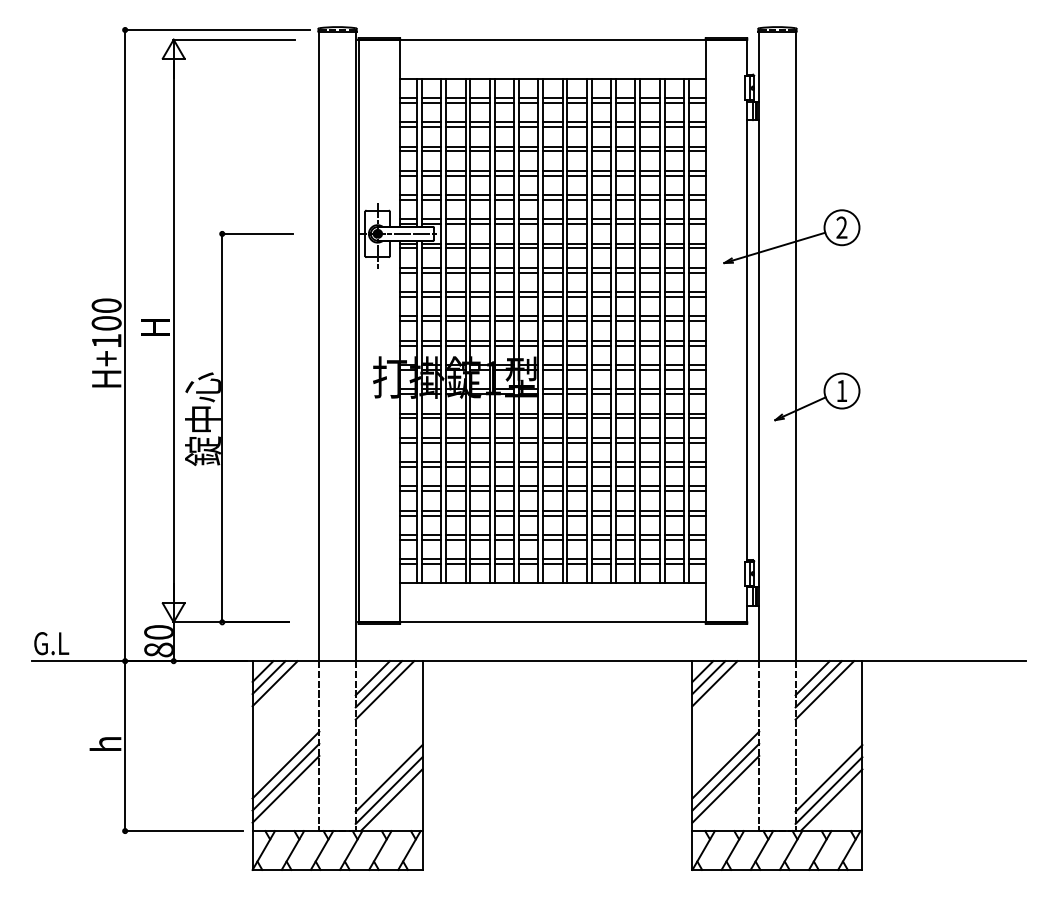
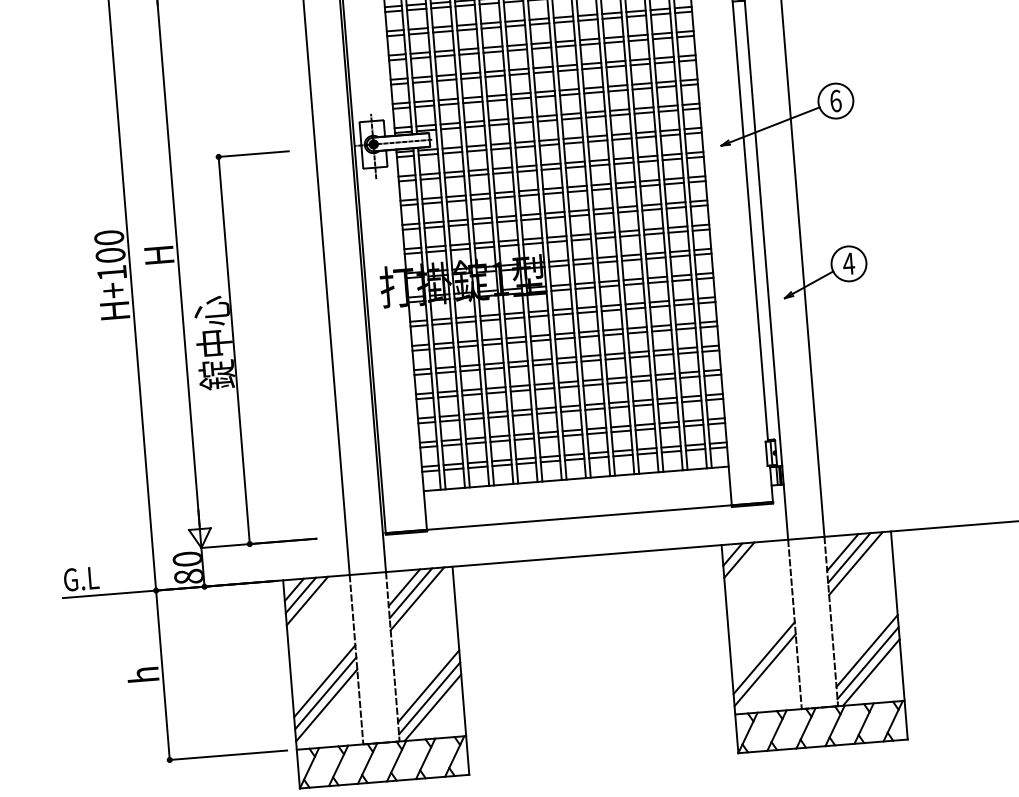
text: (841, 227) -> (835, 100), 2 -> 6
text: (841, 390) -> (848, 263), 1 -> 4
line: (714, 683) -> (745, 565), removed
line: (725, 764) -> (762, 645), removed

